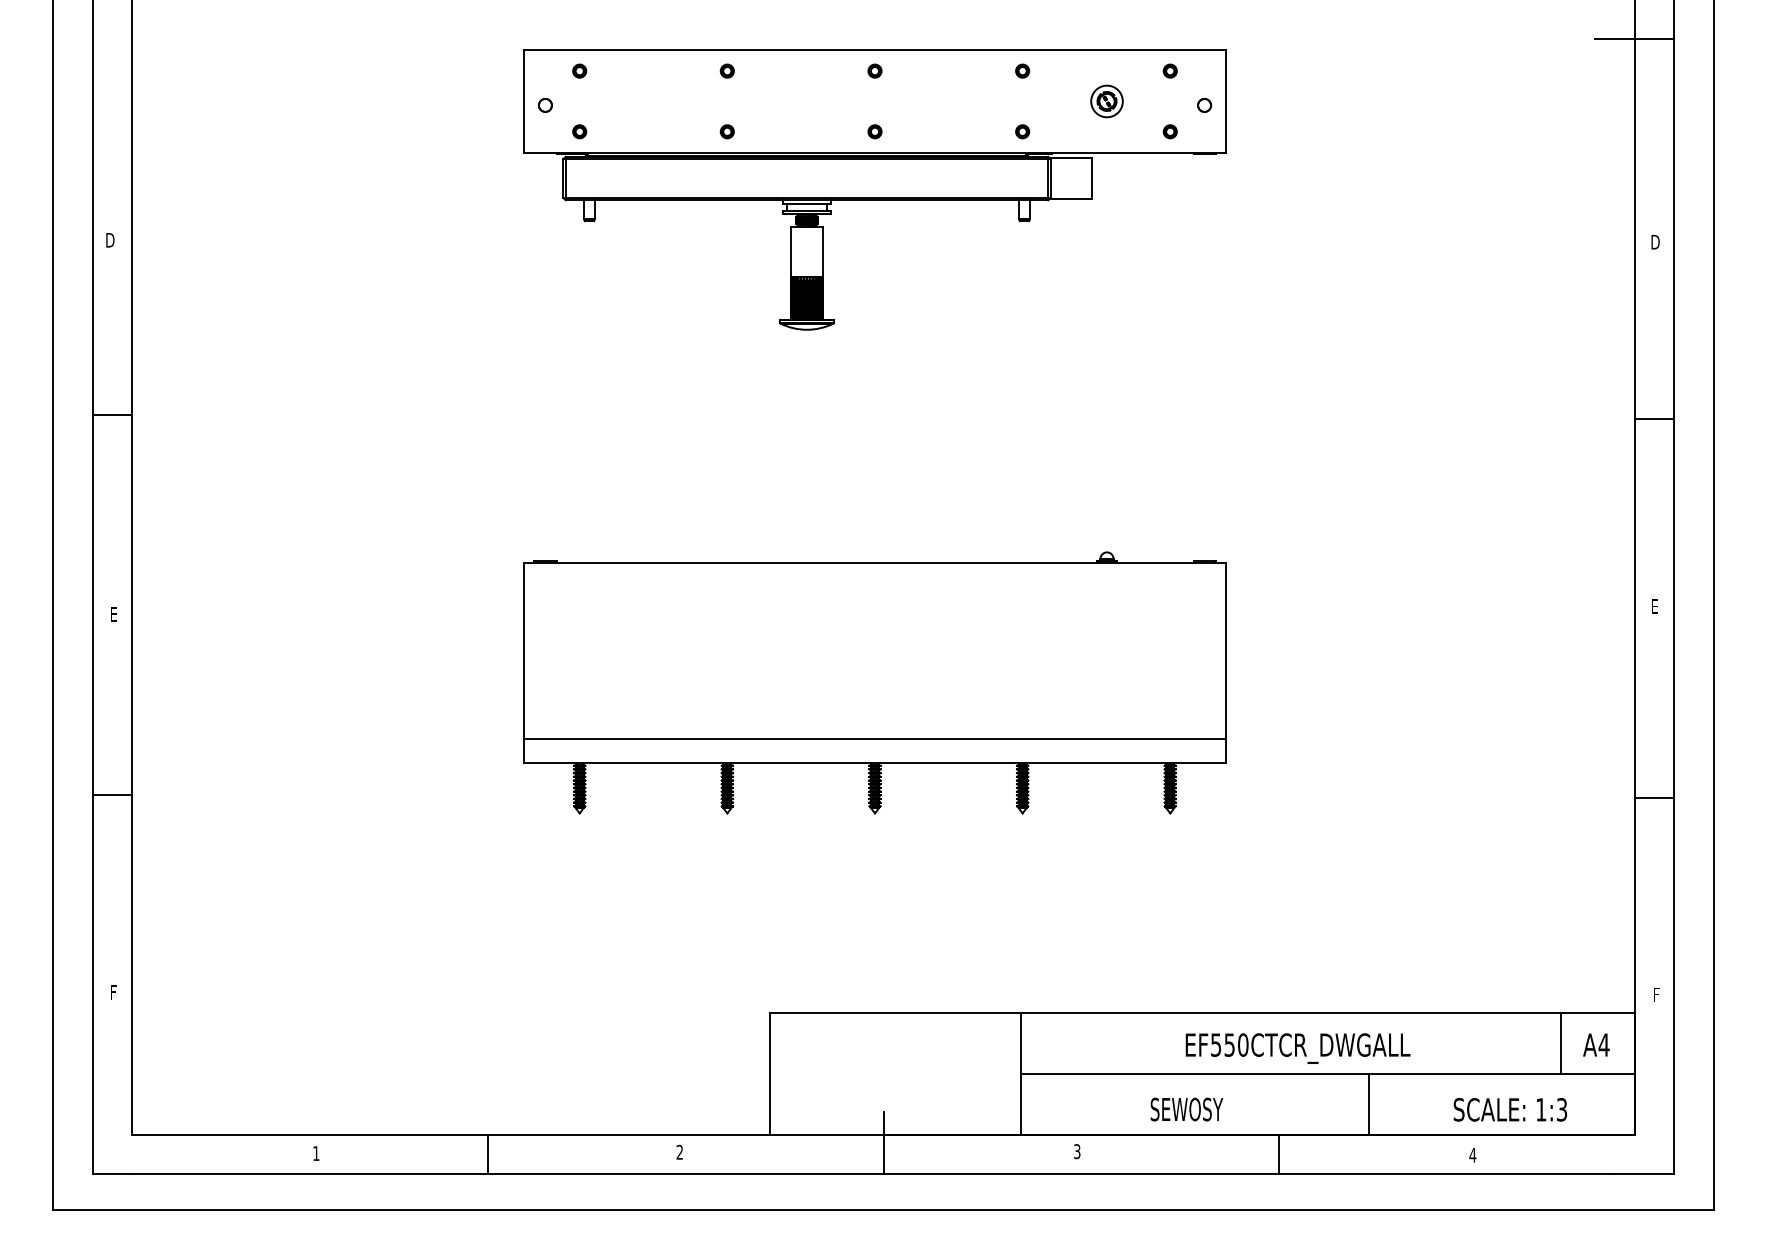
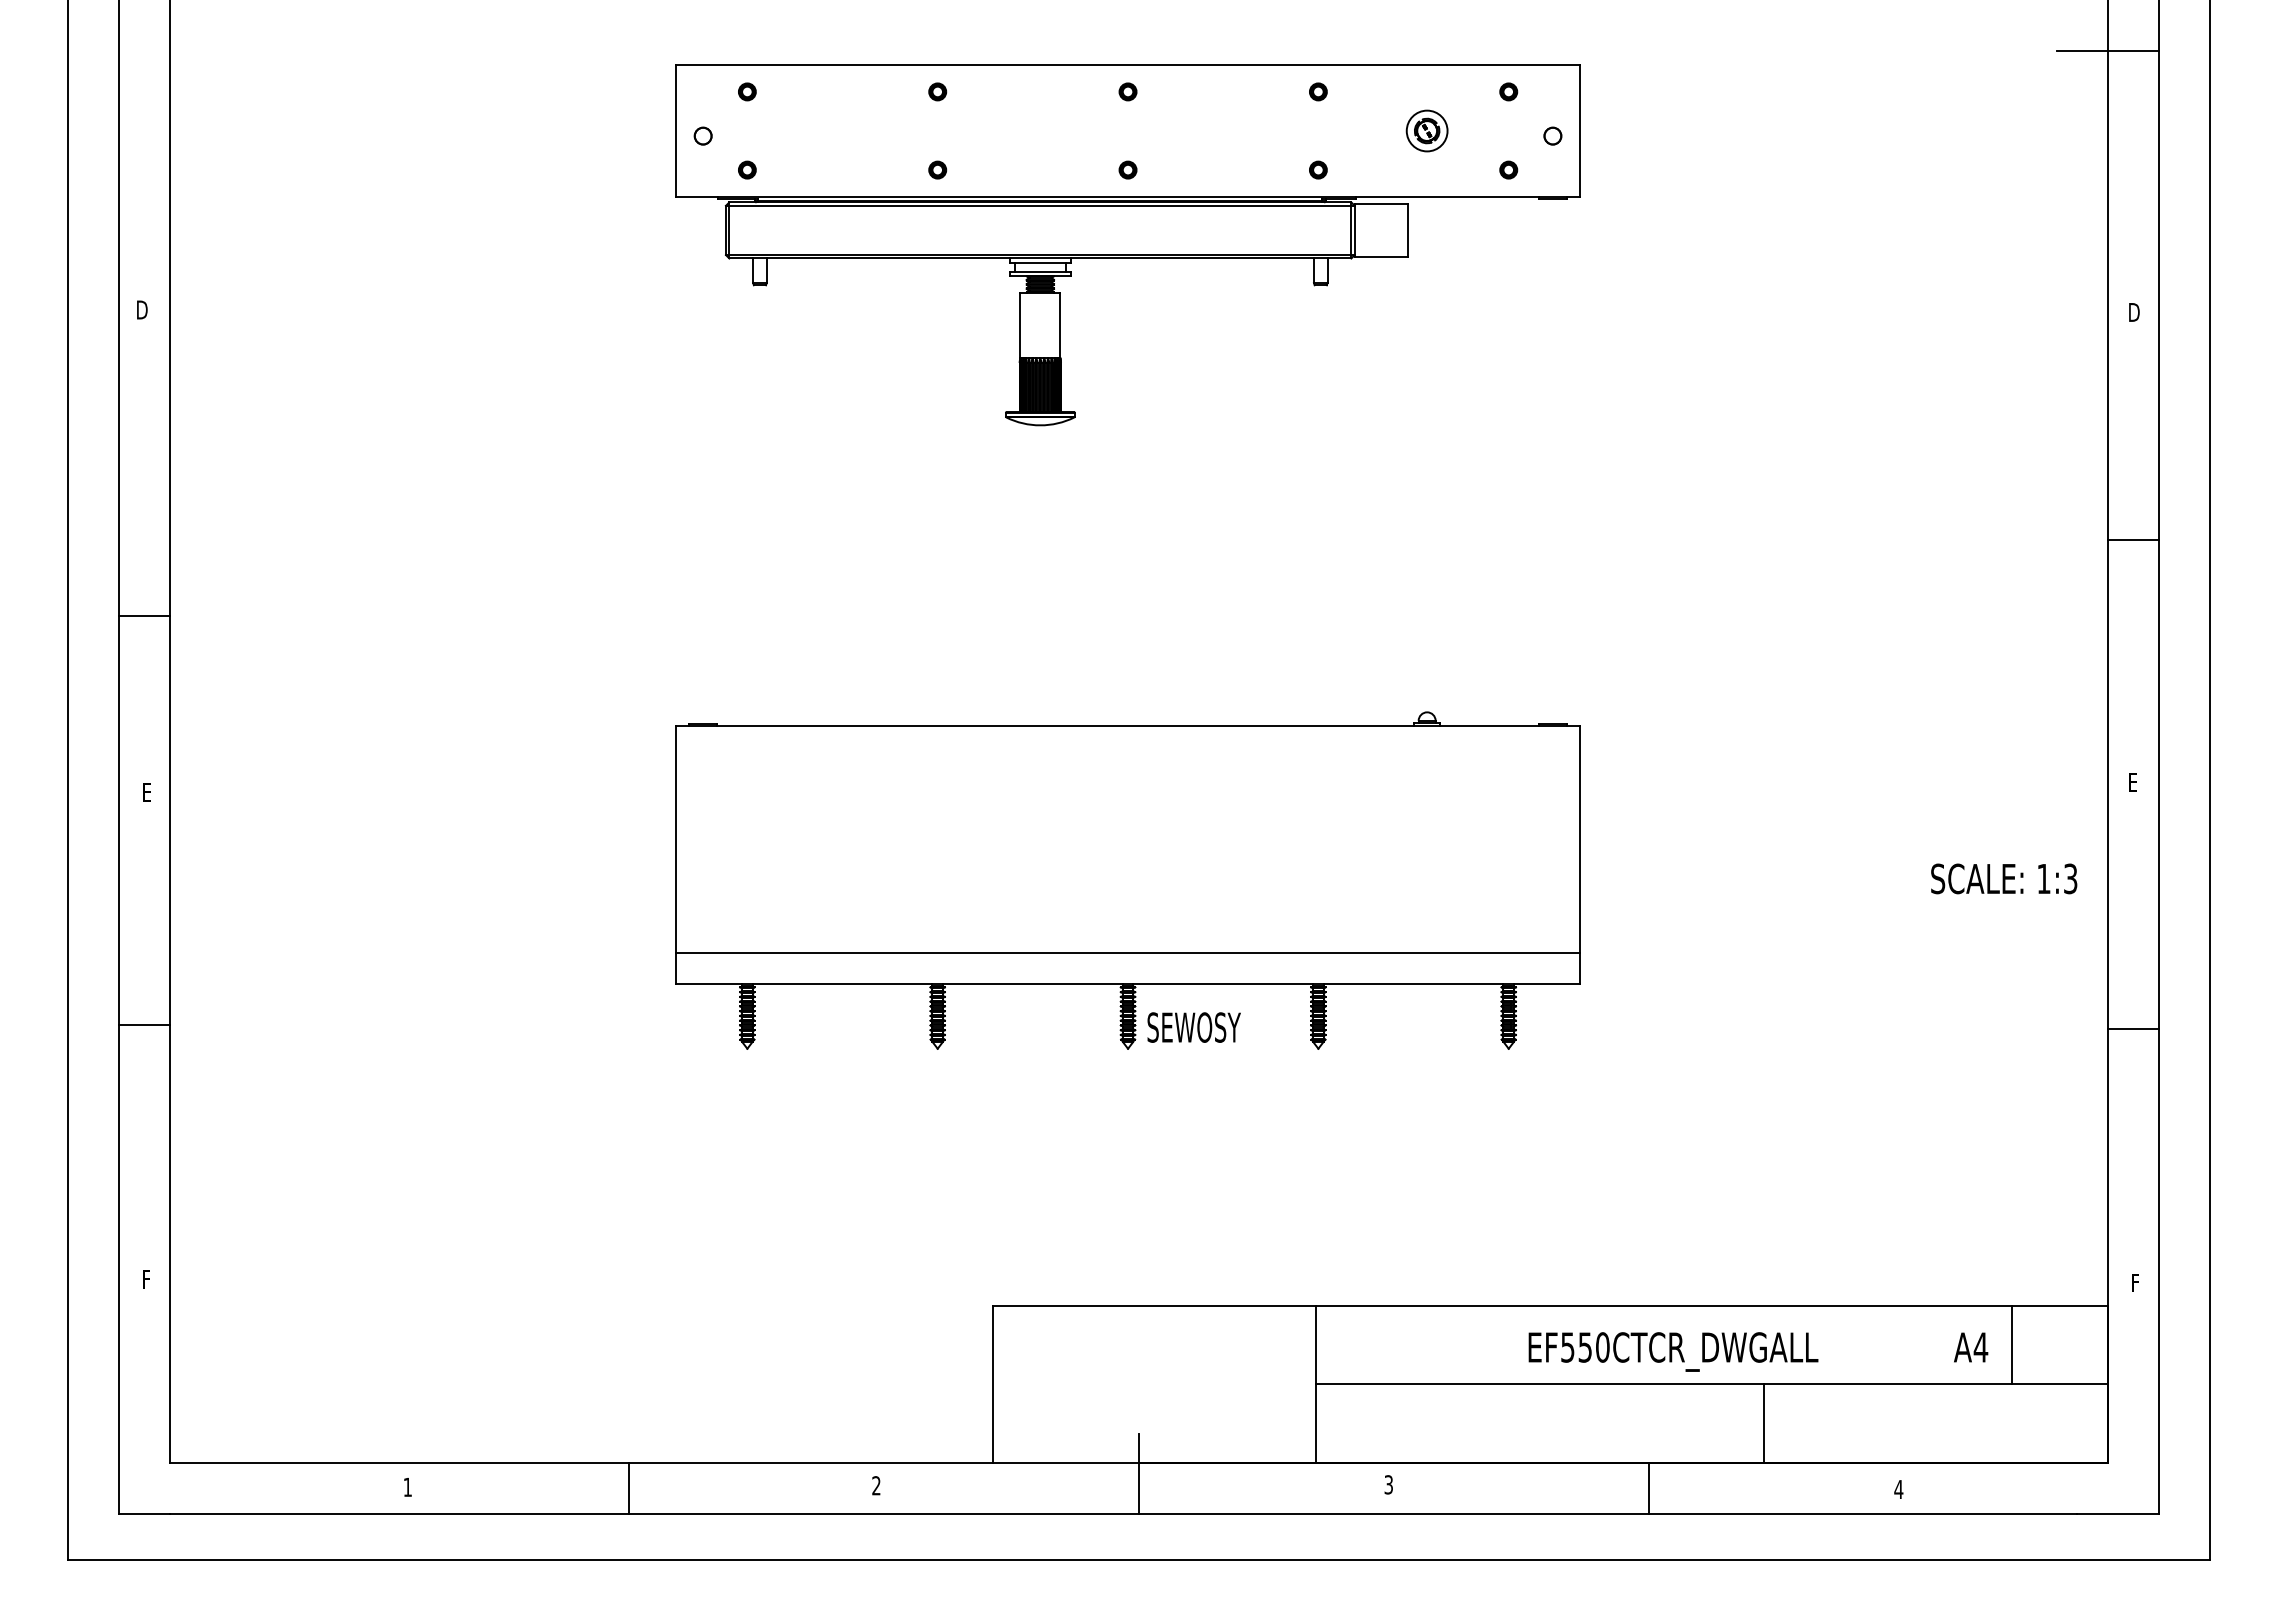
line: (112, 415) -> (144, 616), moved
text: (1596, 1045) -> (1971, 1347), moved
text: (1186, 1109) -> (1193, 1027), moved
text: (1510, 1109) -> (2004, 878), moved

